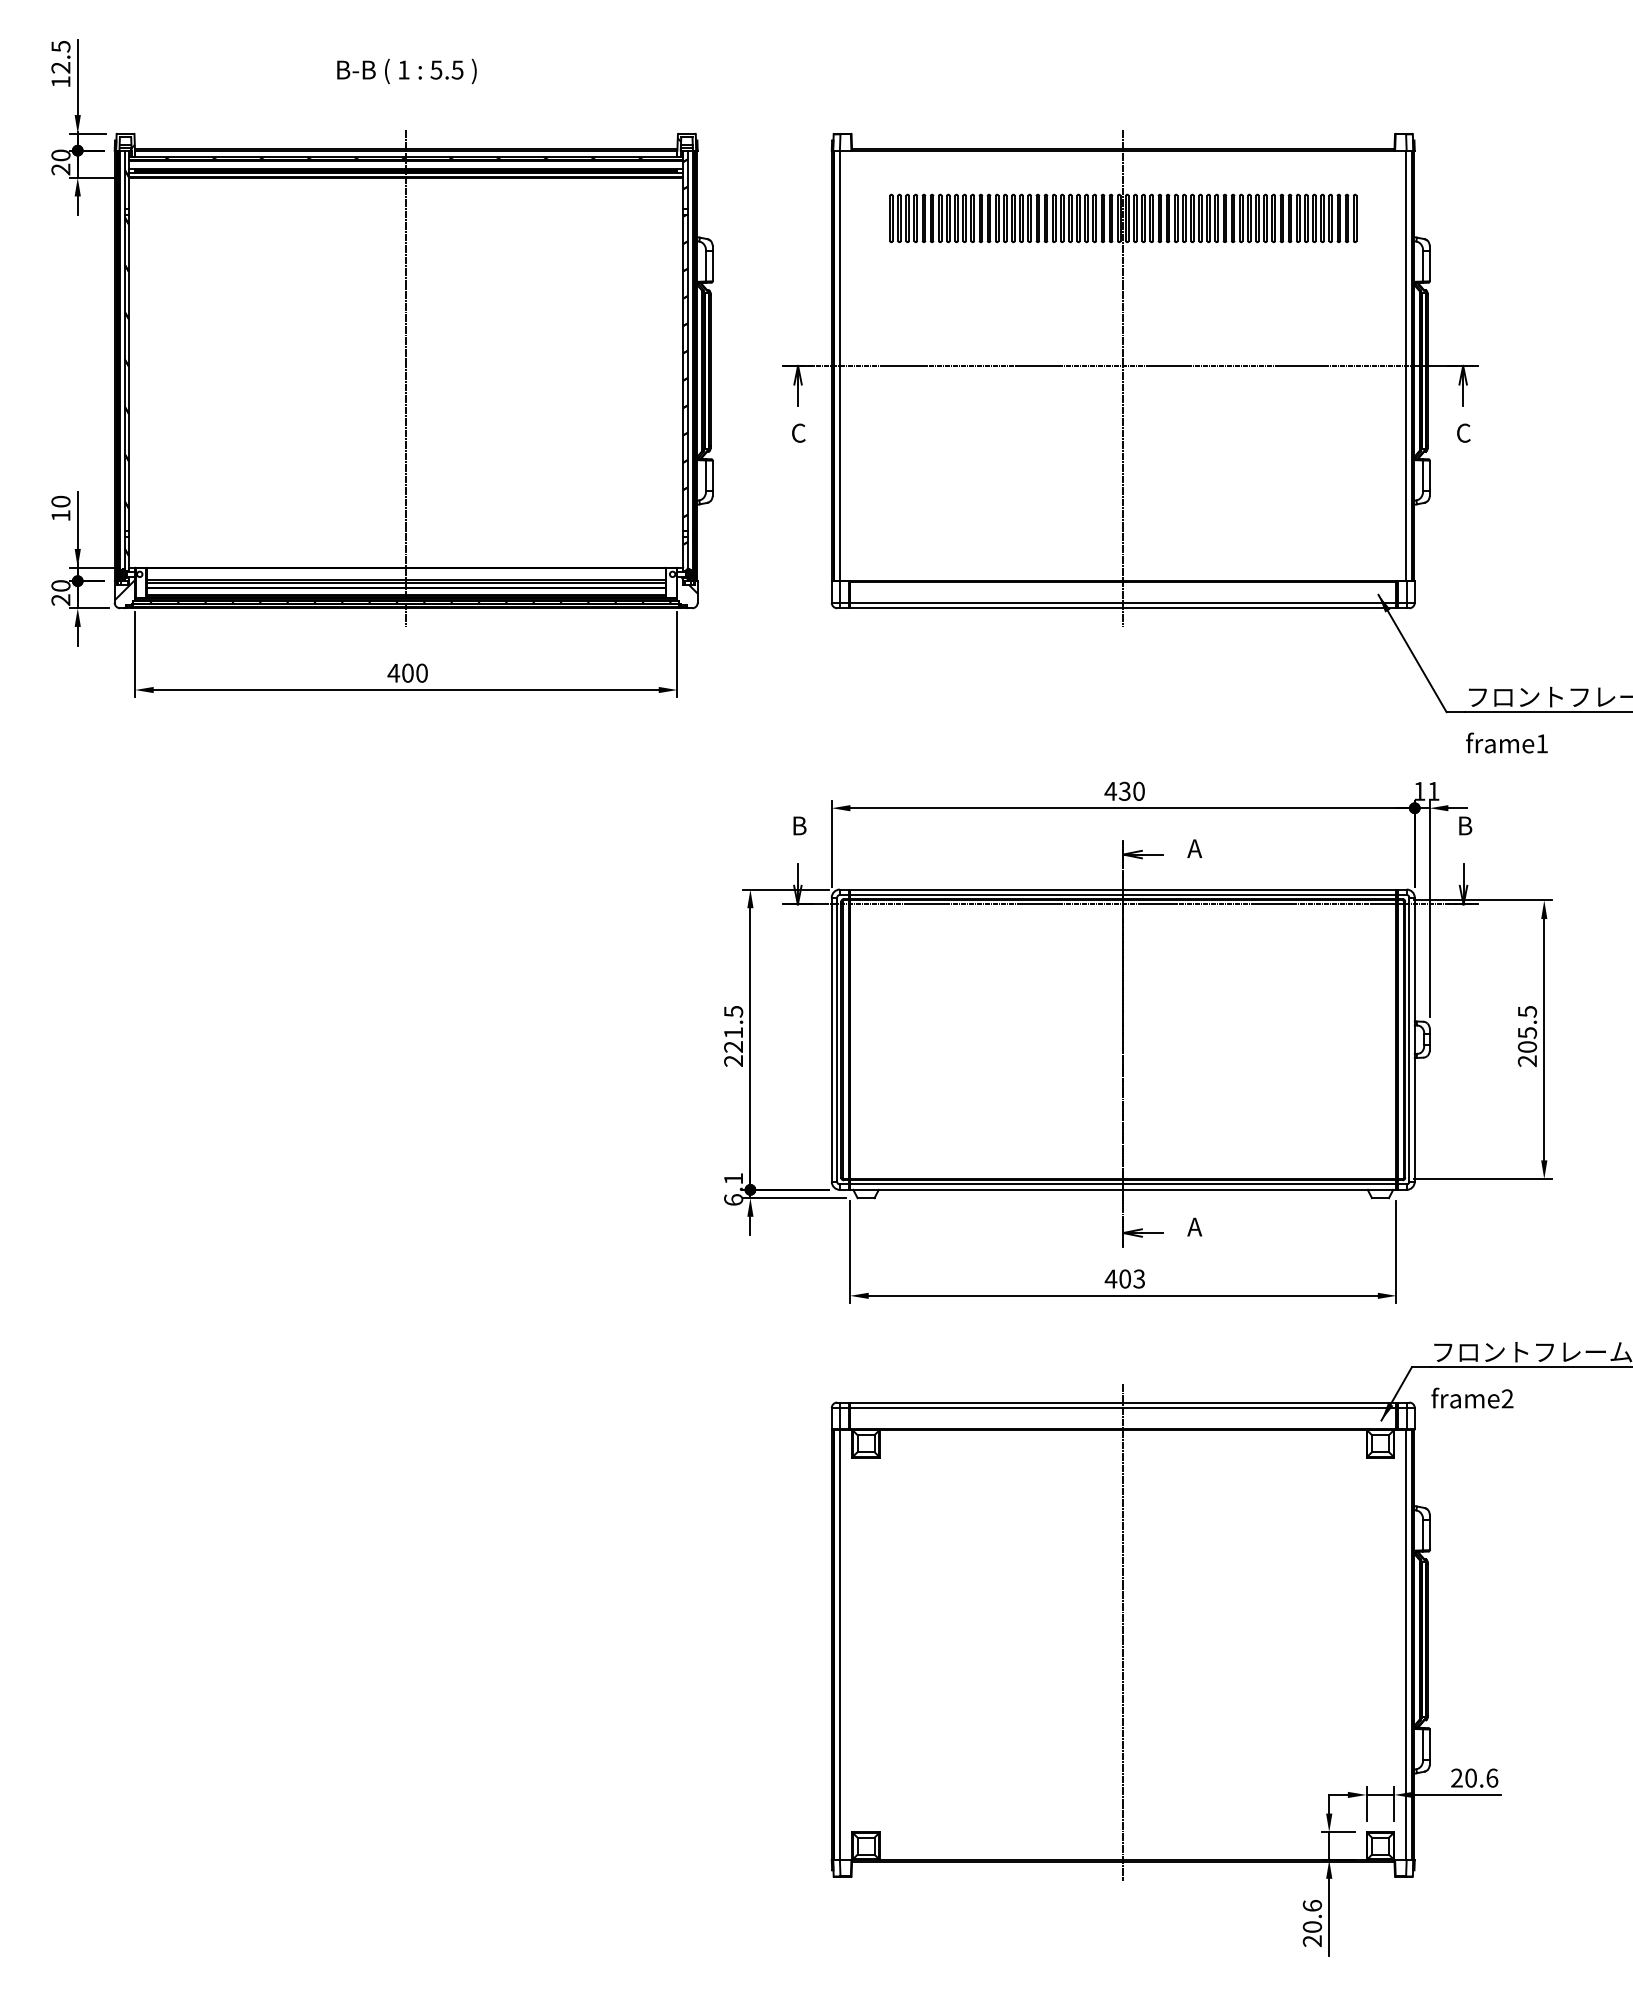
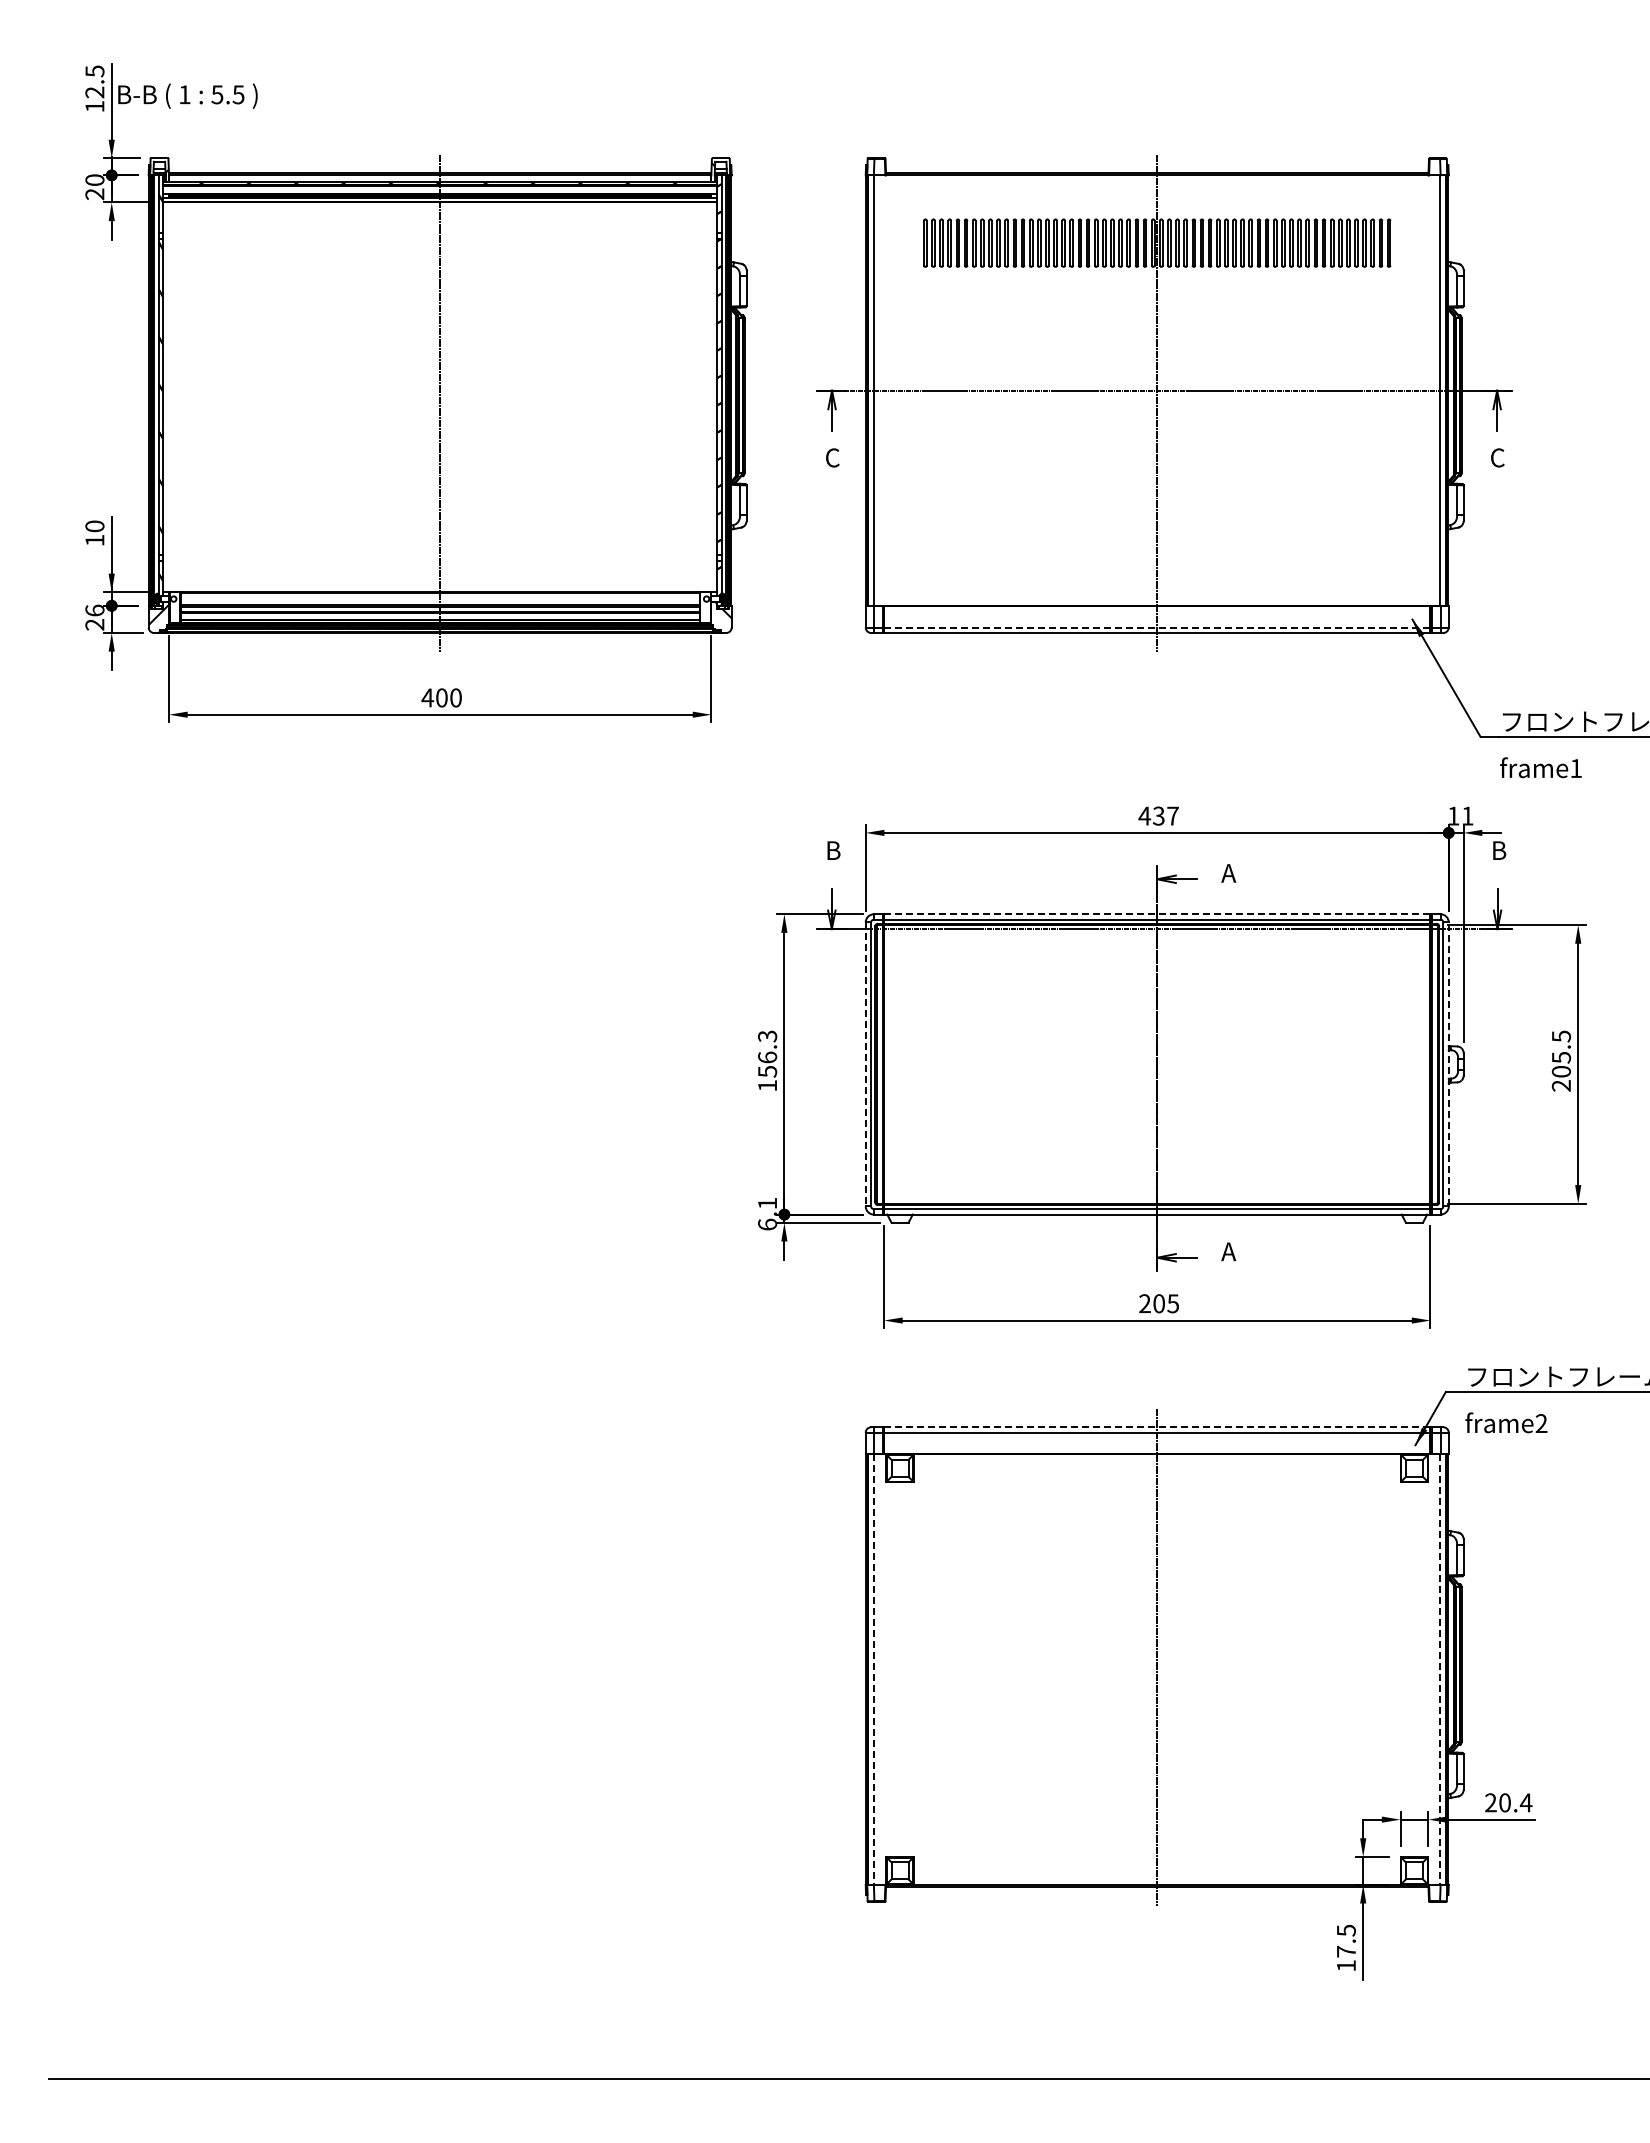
text: (406, 70) -> (187, 95), moved
text: (60, 585) -> (94, 610), 20 -> 26
line: (1123, 602) -> (1157, 627), solid -> dashed
text: (1138, 790) -> (1172, 815), 430 -> 437
line: (1123, 889) -> (1157, 914), solid -> dashed
text: (733, 1035) -> (767, 1060), 221.5 -> 156.3
line: (1414, 1038) -> (1448, 1063), solid -> dashed
line: (831, 1039) -> (865, 1064), solid -> dashed
text: (1124, 1278) -> (1158, 1303), 403 -> 205
line: (1122, 1402) -> (1156, 1427), solid -> dashed
line: (840, 1645) -> (874, 1670), solid -> dashed
line: (1406, 1645) -> (1440, 1670), solid -> dashed
text: (1491, 1777) -> (1525, 1802), 20.6 -> 20.4
text: (1311, 1922) -> (1345, 1947), 20.6 -> 17.5

